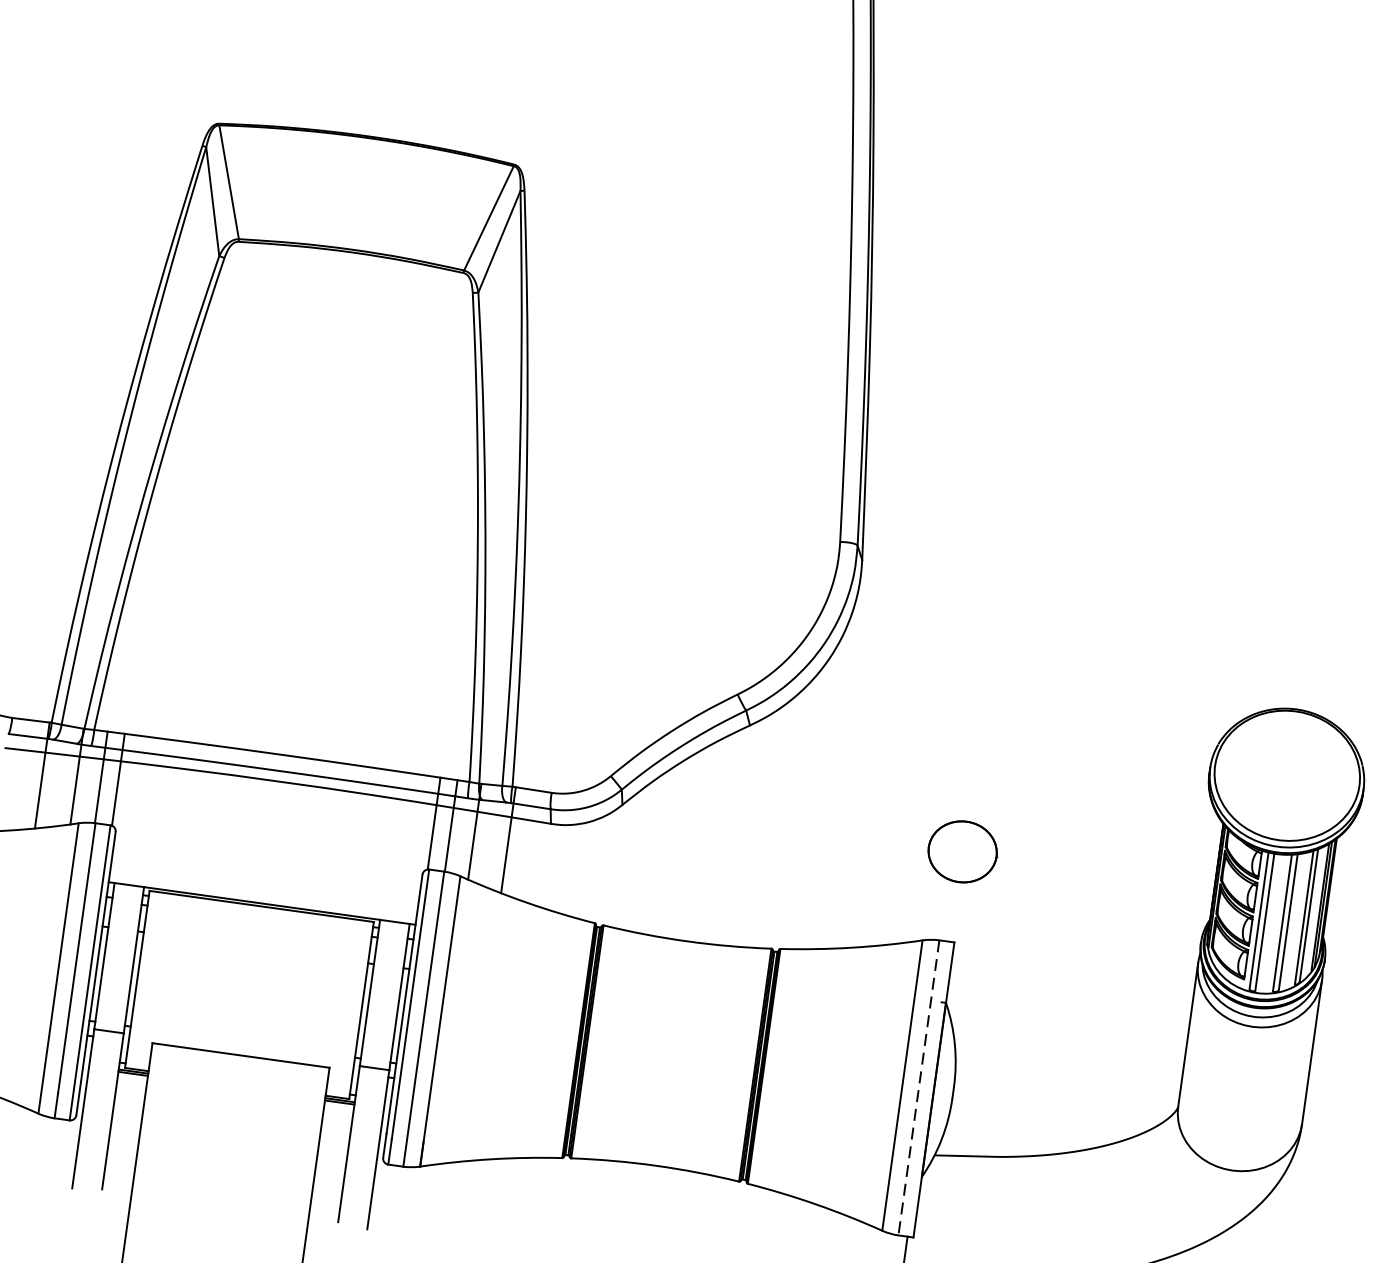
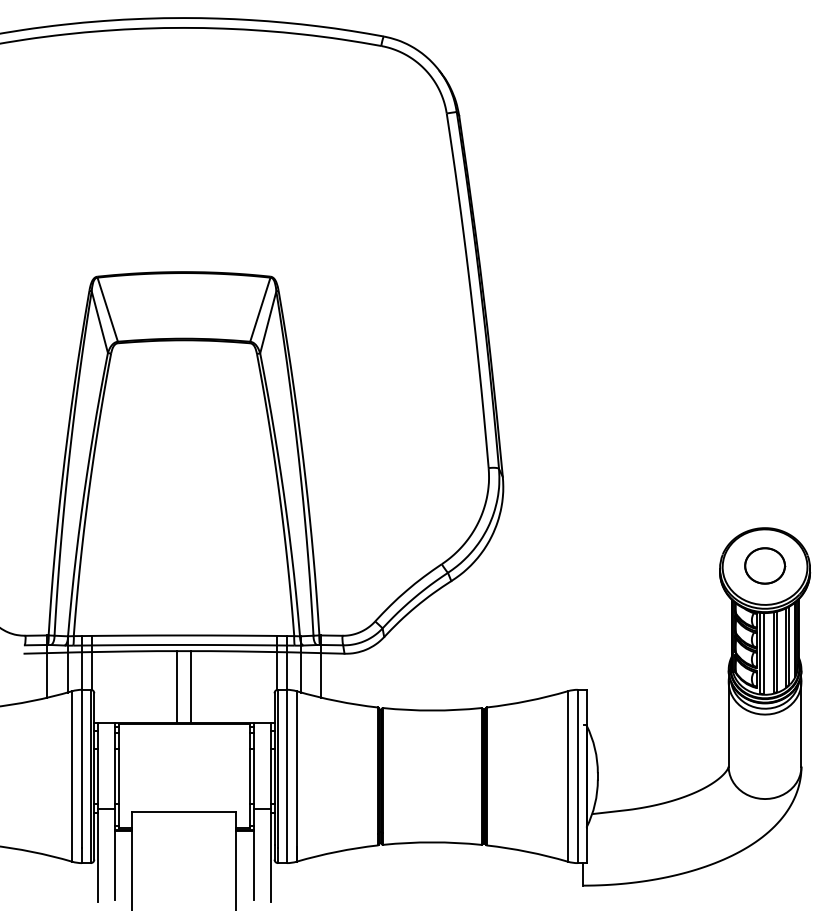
line: (257, 839) -> (176, 686), added
line: (281, 843) -> (190, 686), added
part: (963, 851) -> (765, 565), moved
line: (918, 1087) -> (577, 776), dashed -> solid

